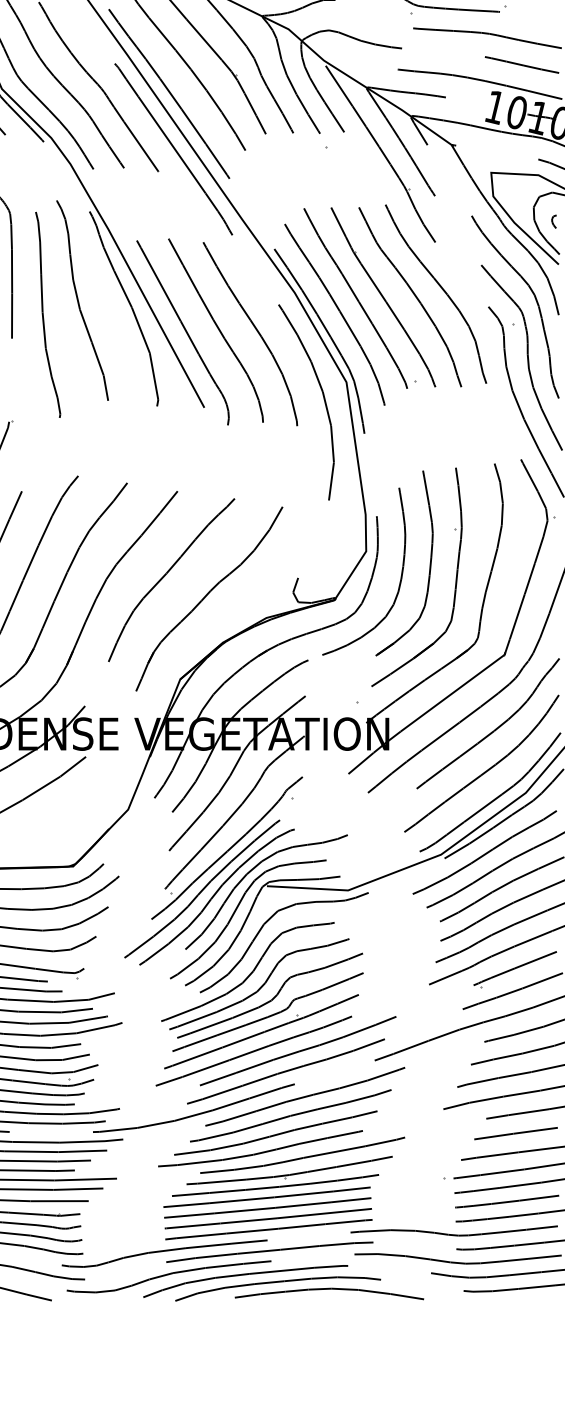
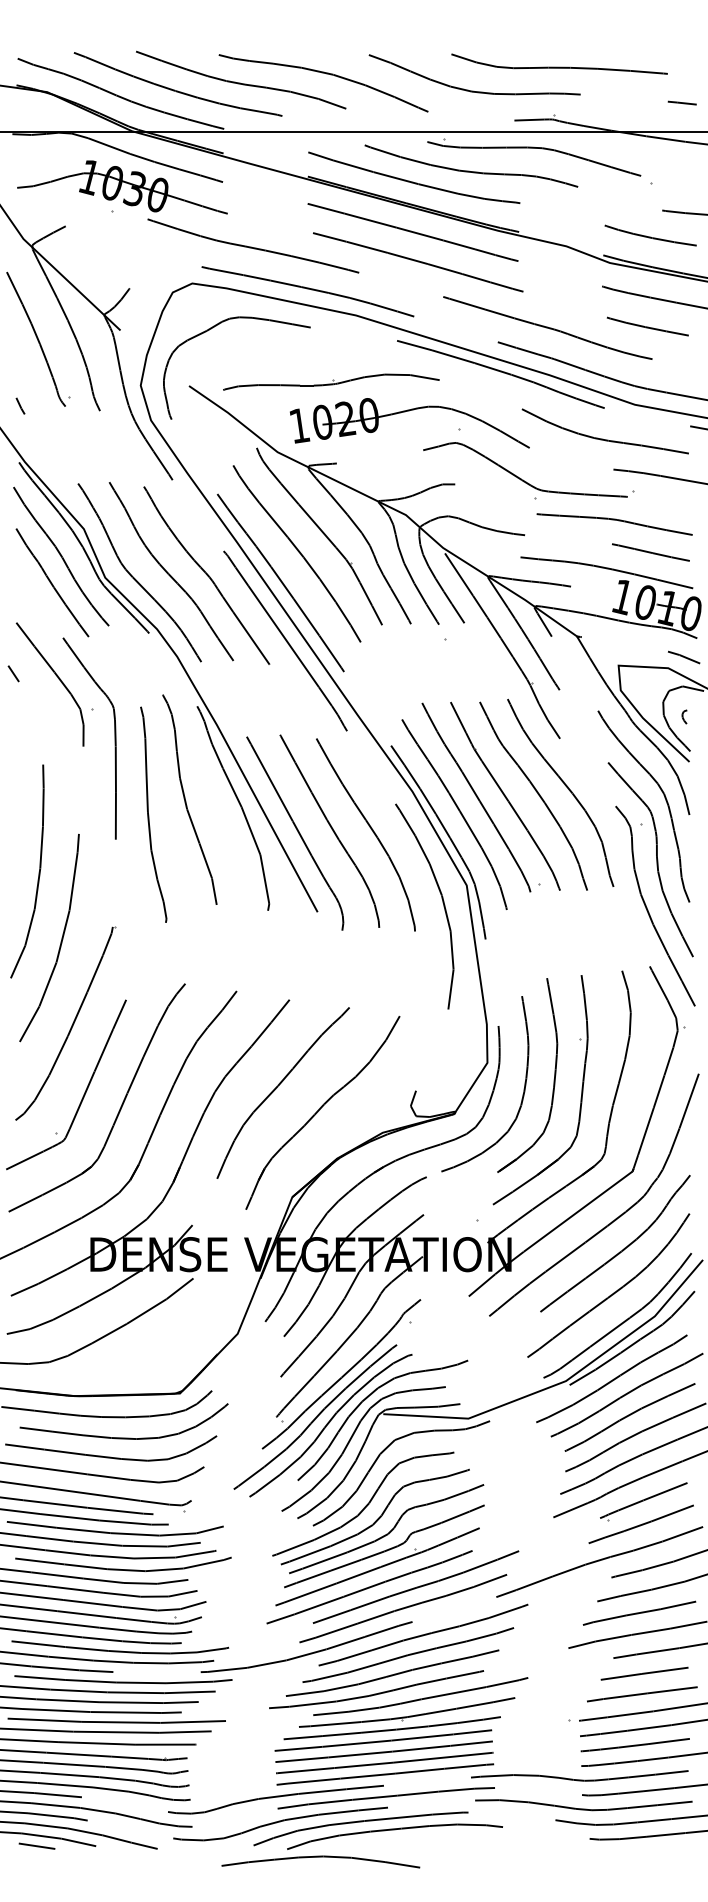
curve: (329, 1289) -> (320, 1857), moved

